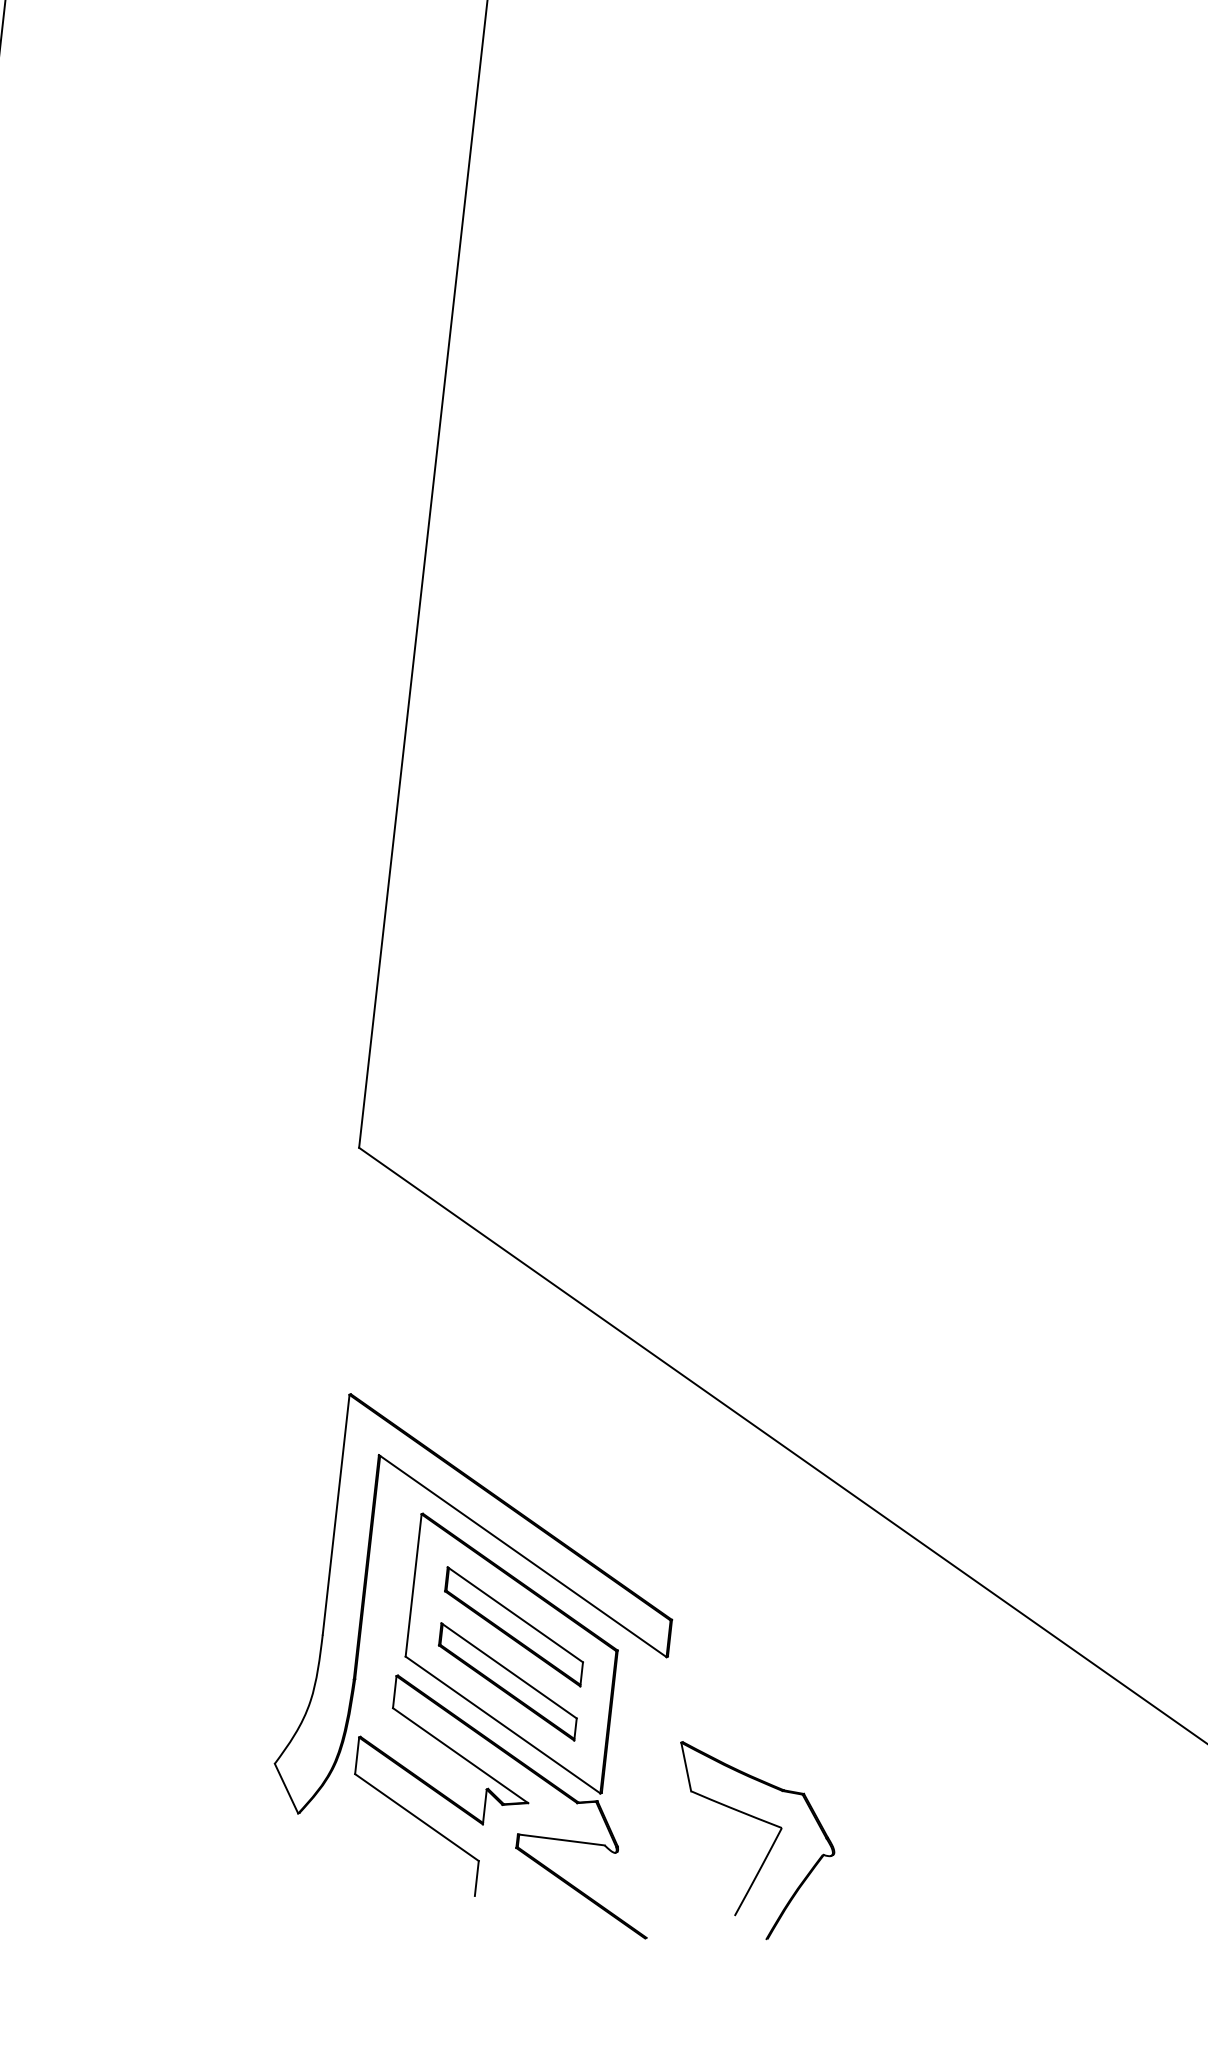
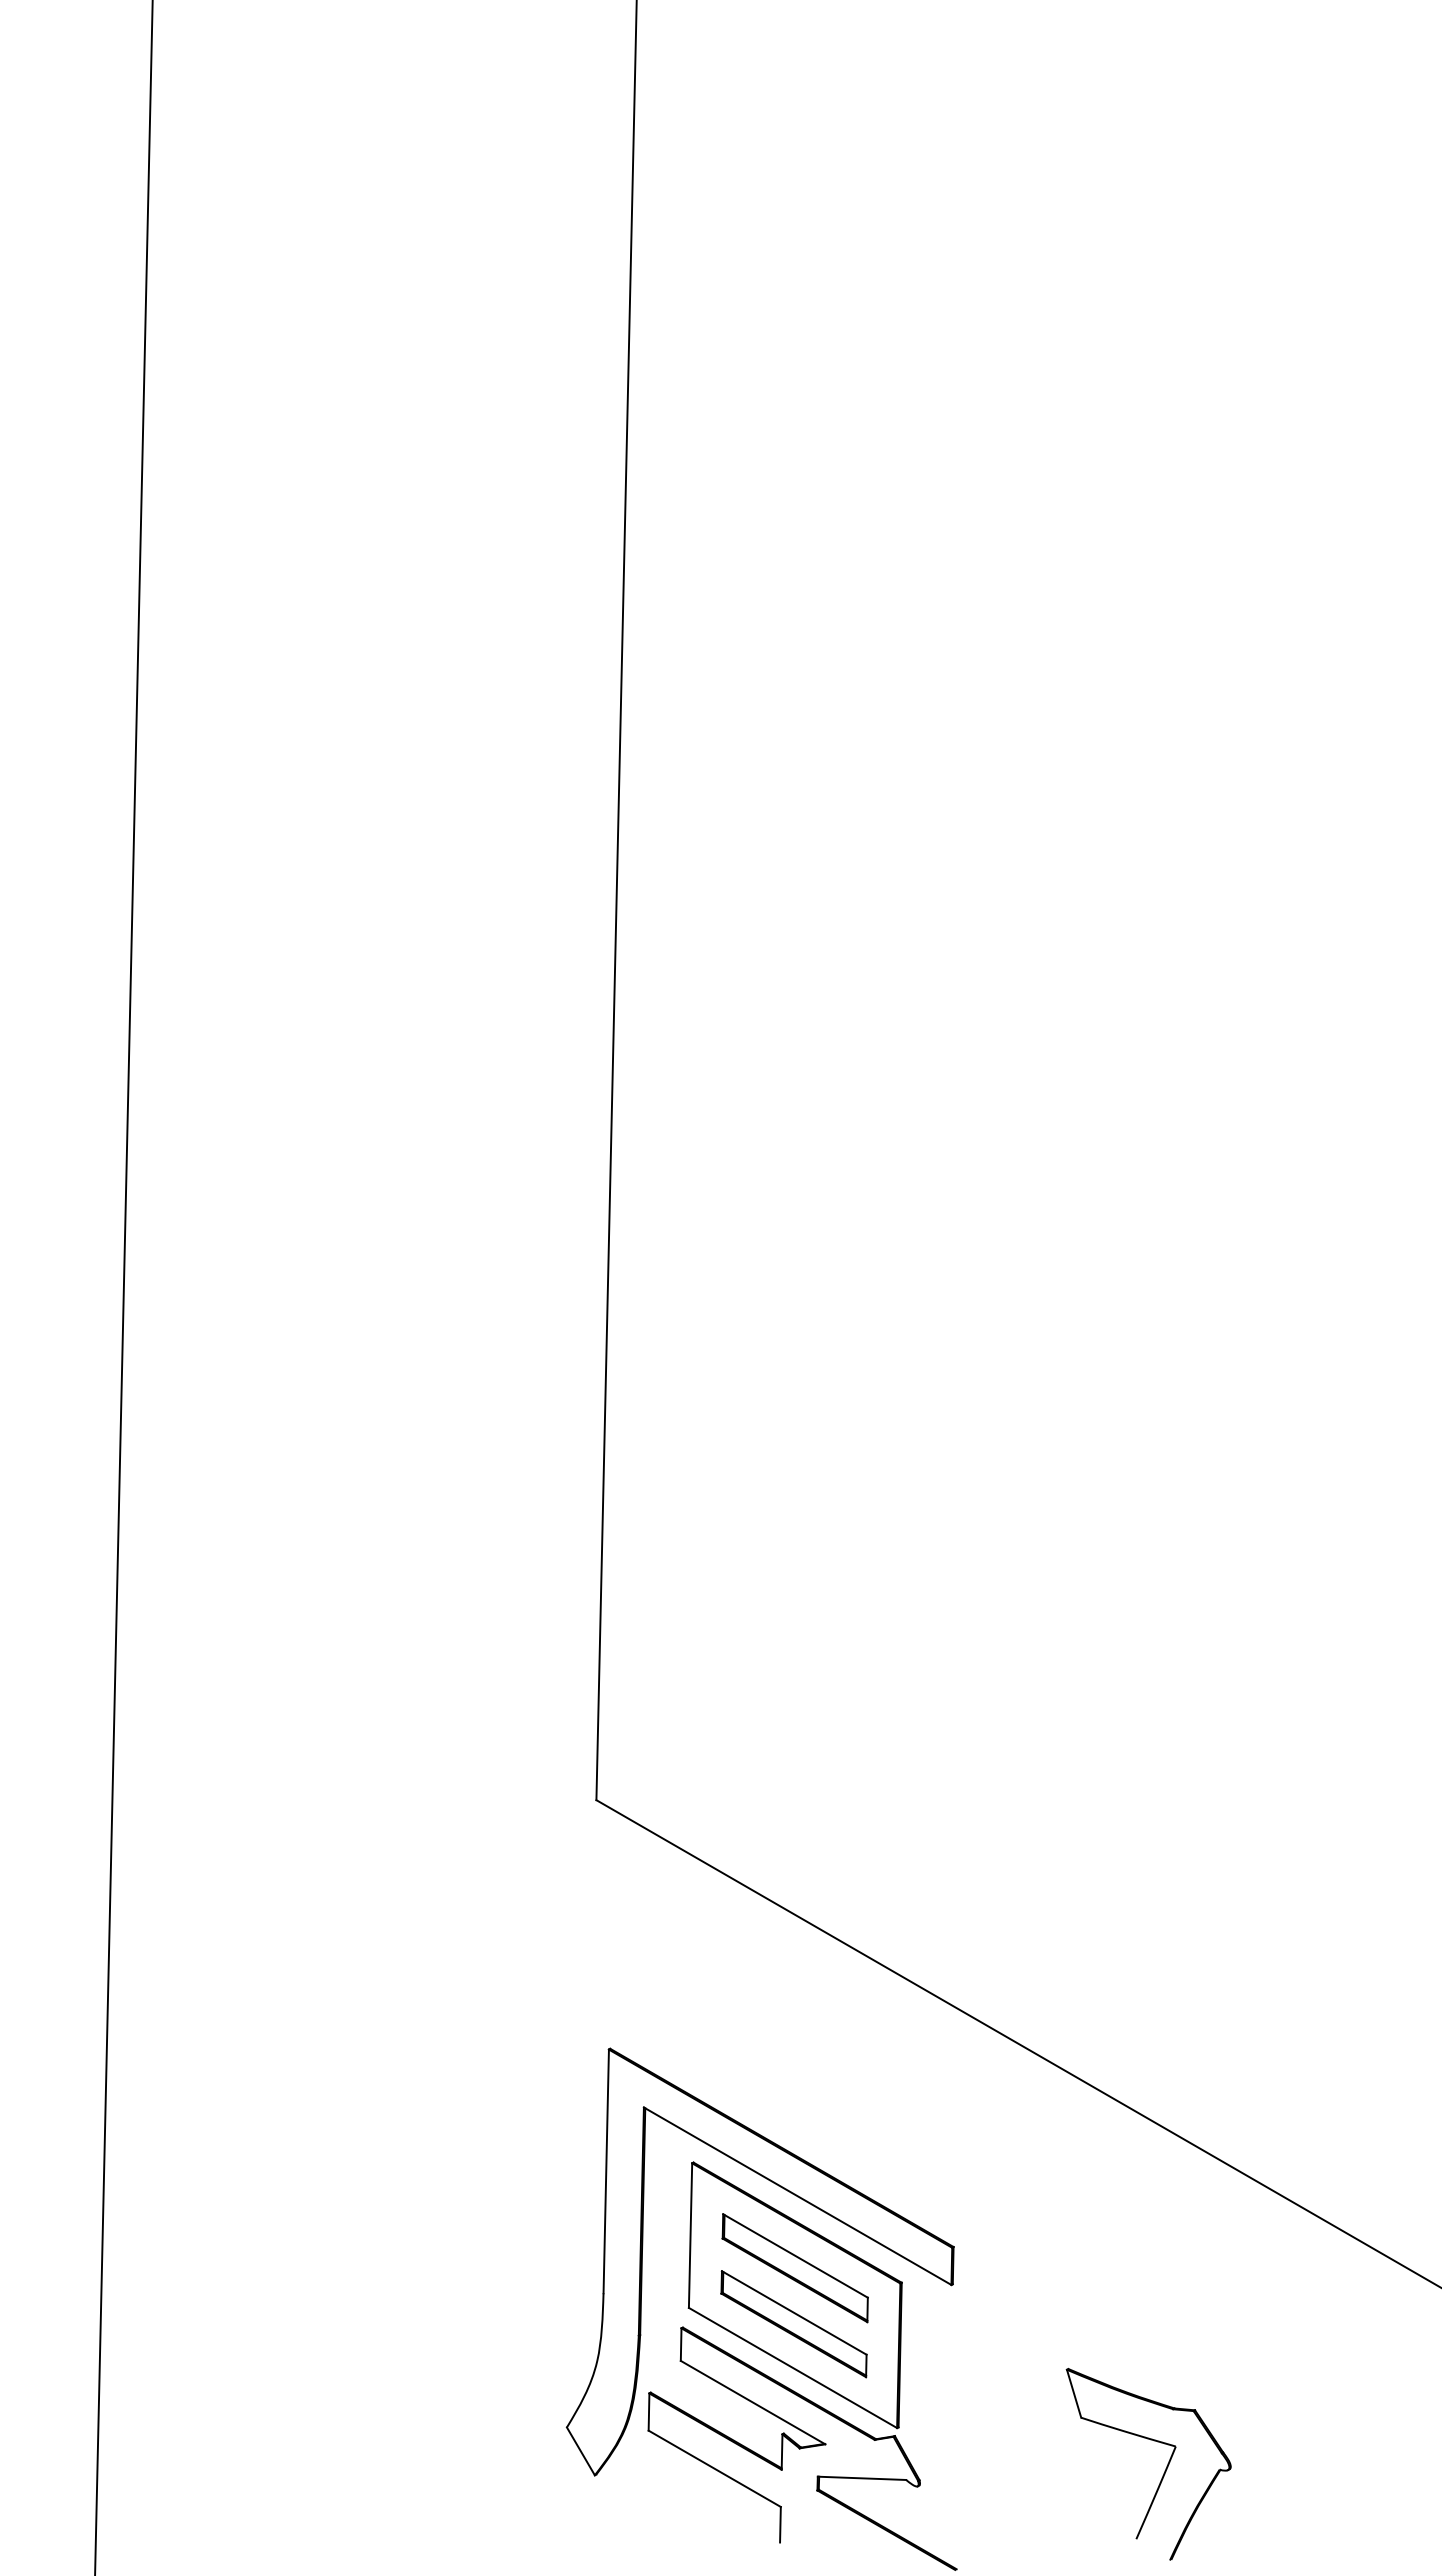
part: (768, 1850) -> (1164, 2470), moved

